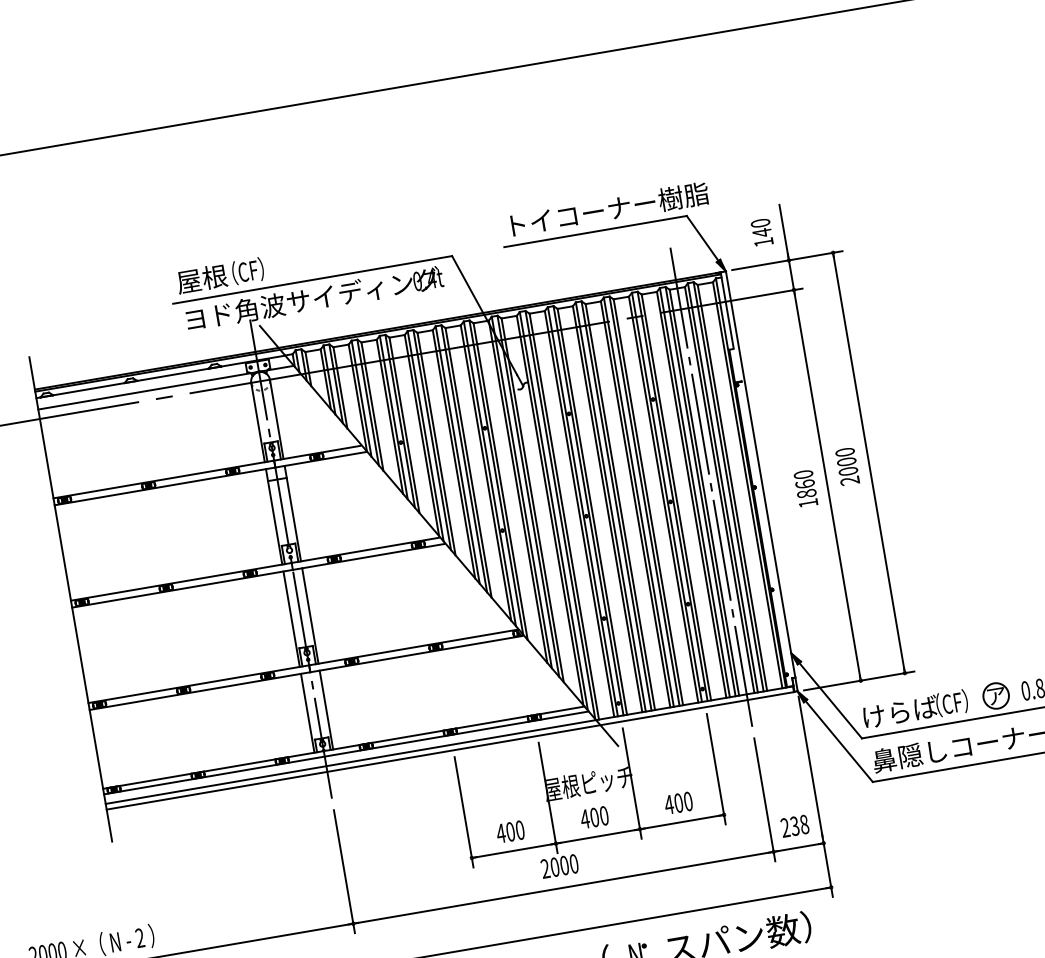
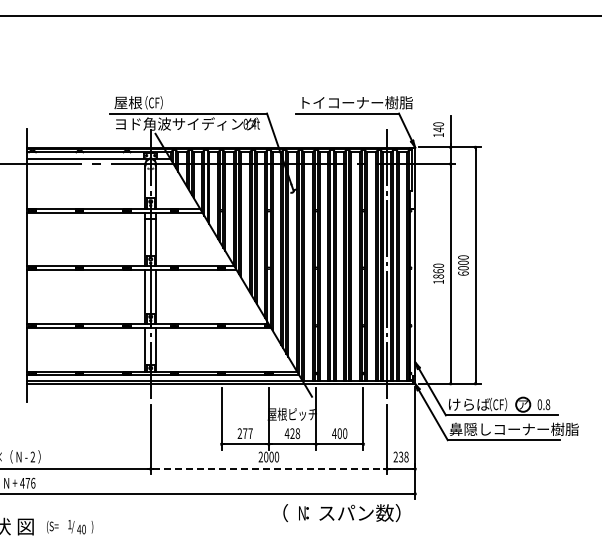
text: (850, 480) -> (463, 273), 2000 -> 6000
text: (599, 816) -> (295, 433), 400 -> 428
text: (509, 831) -> (244, 433), 400 -> 277
line: (564, 888) -> (269, 469), solid -> dashed

